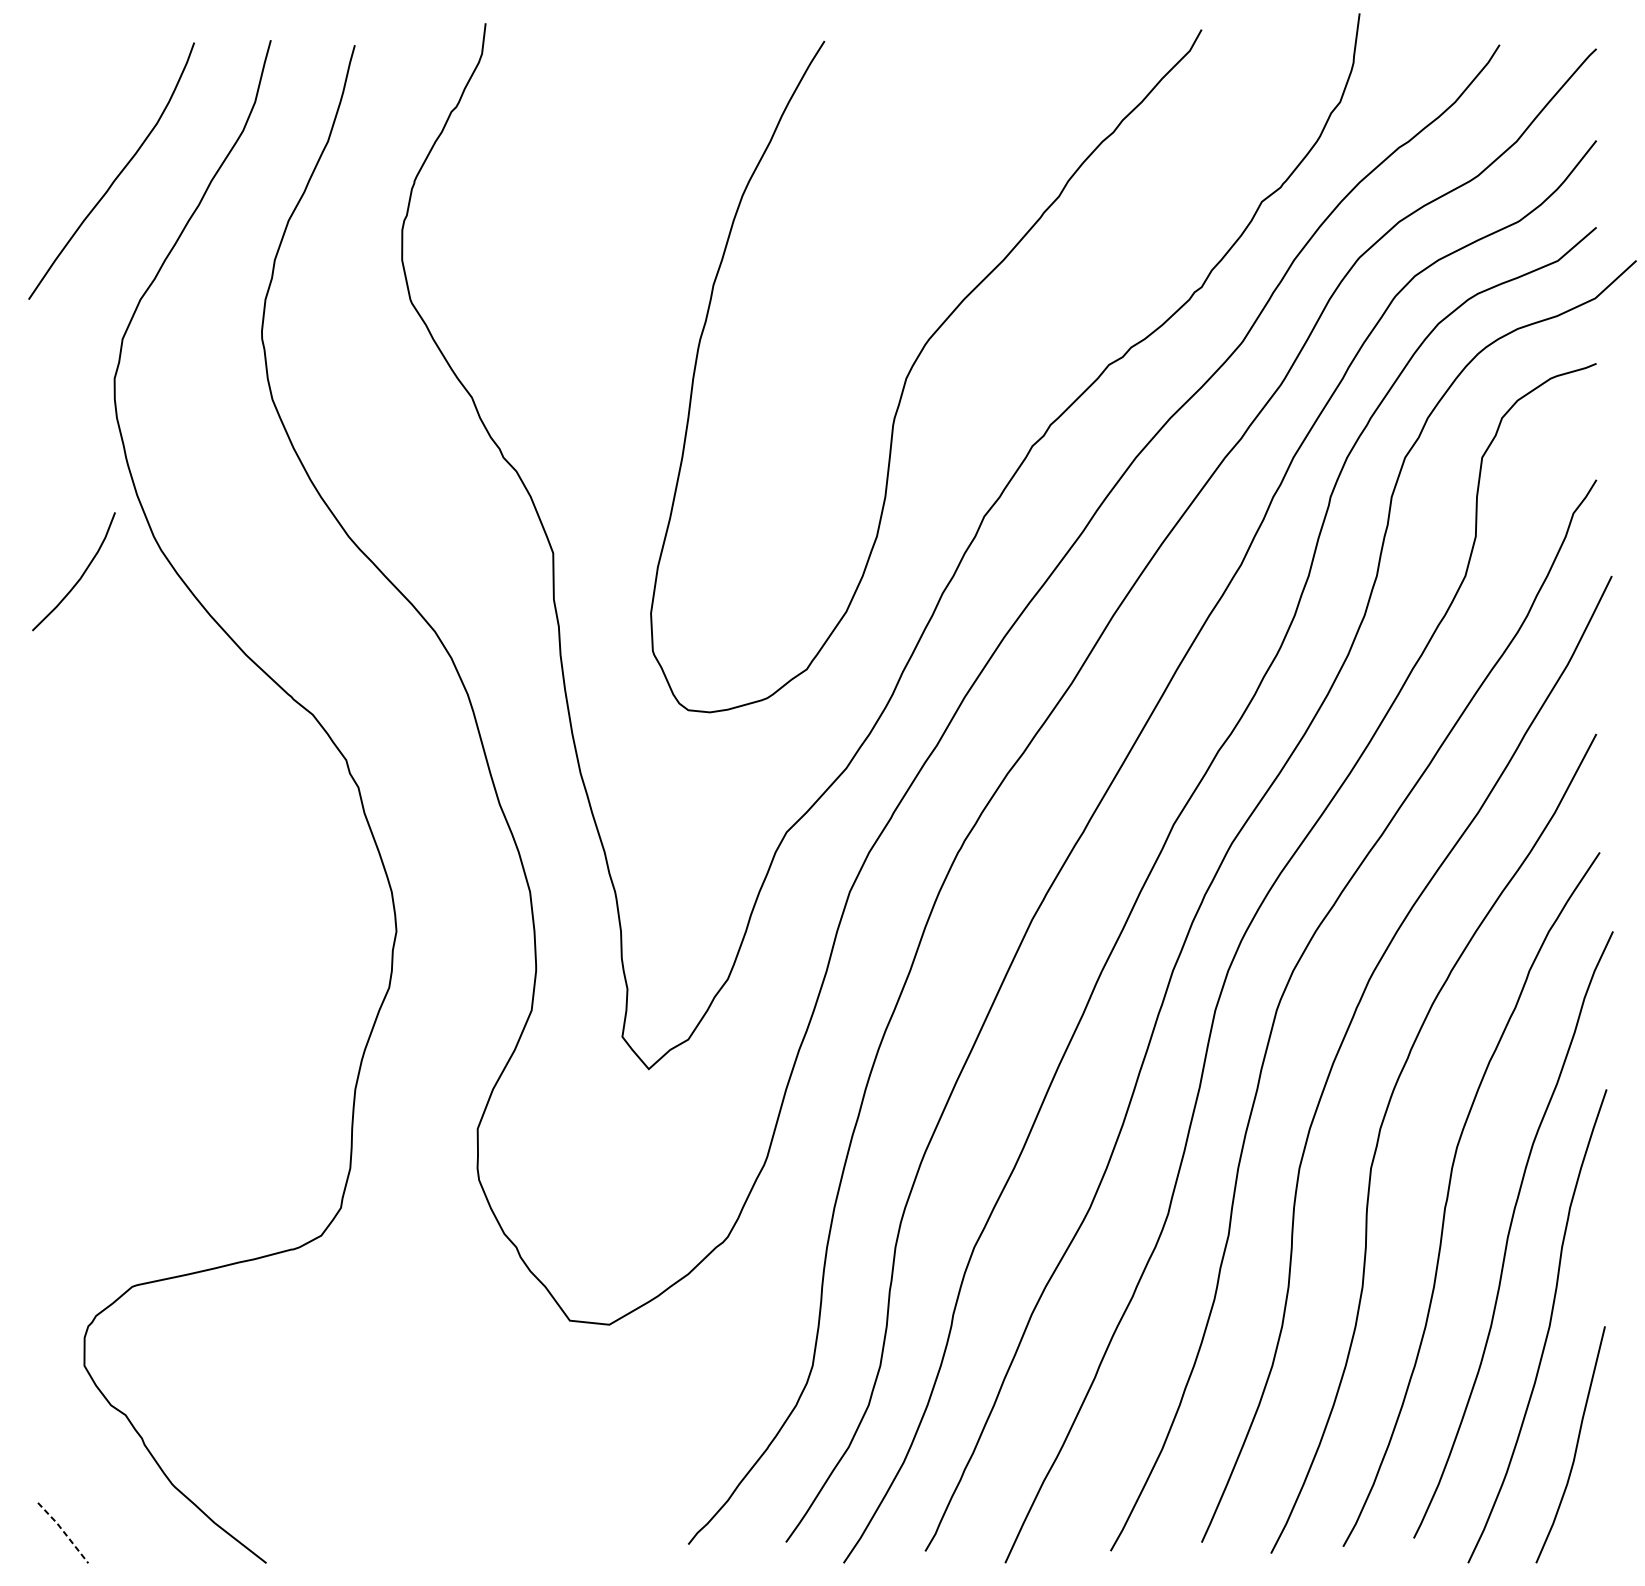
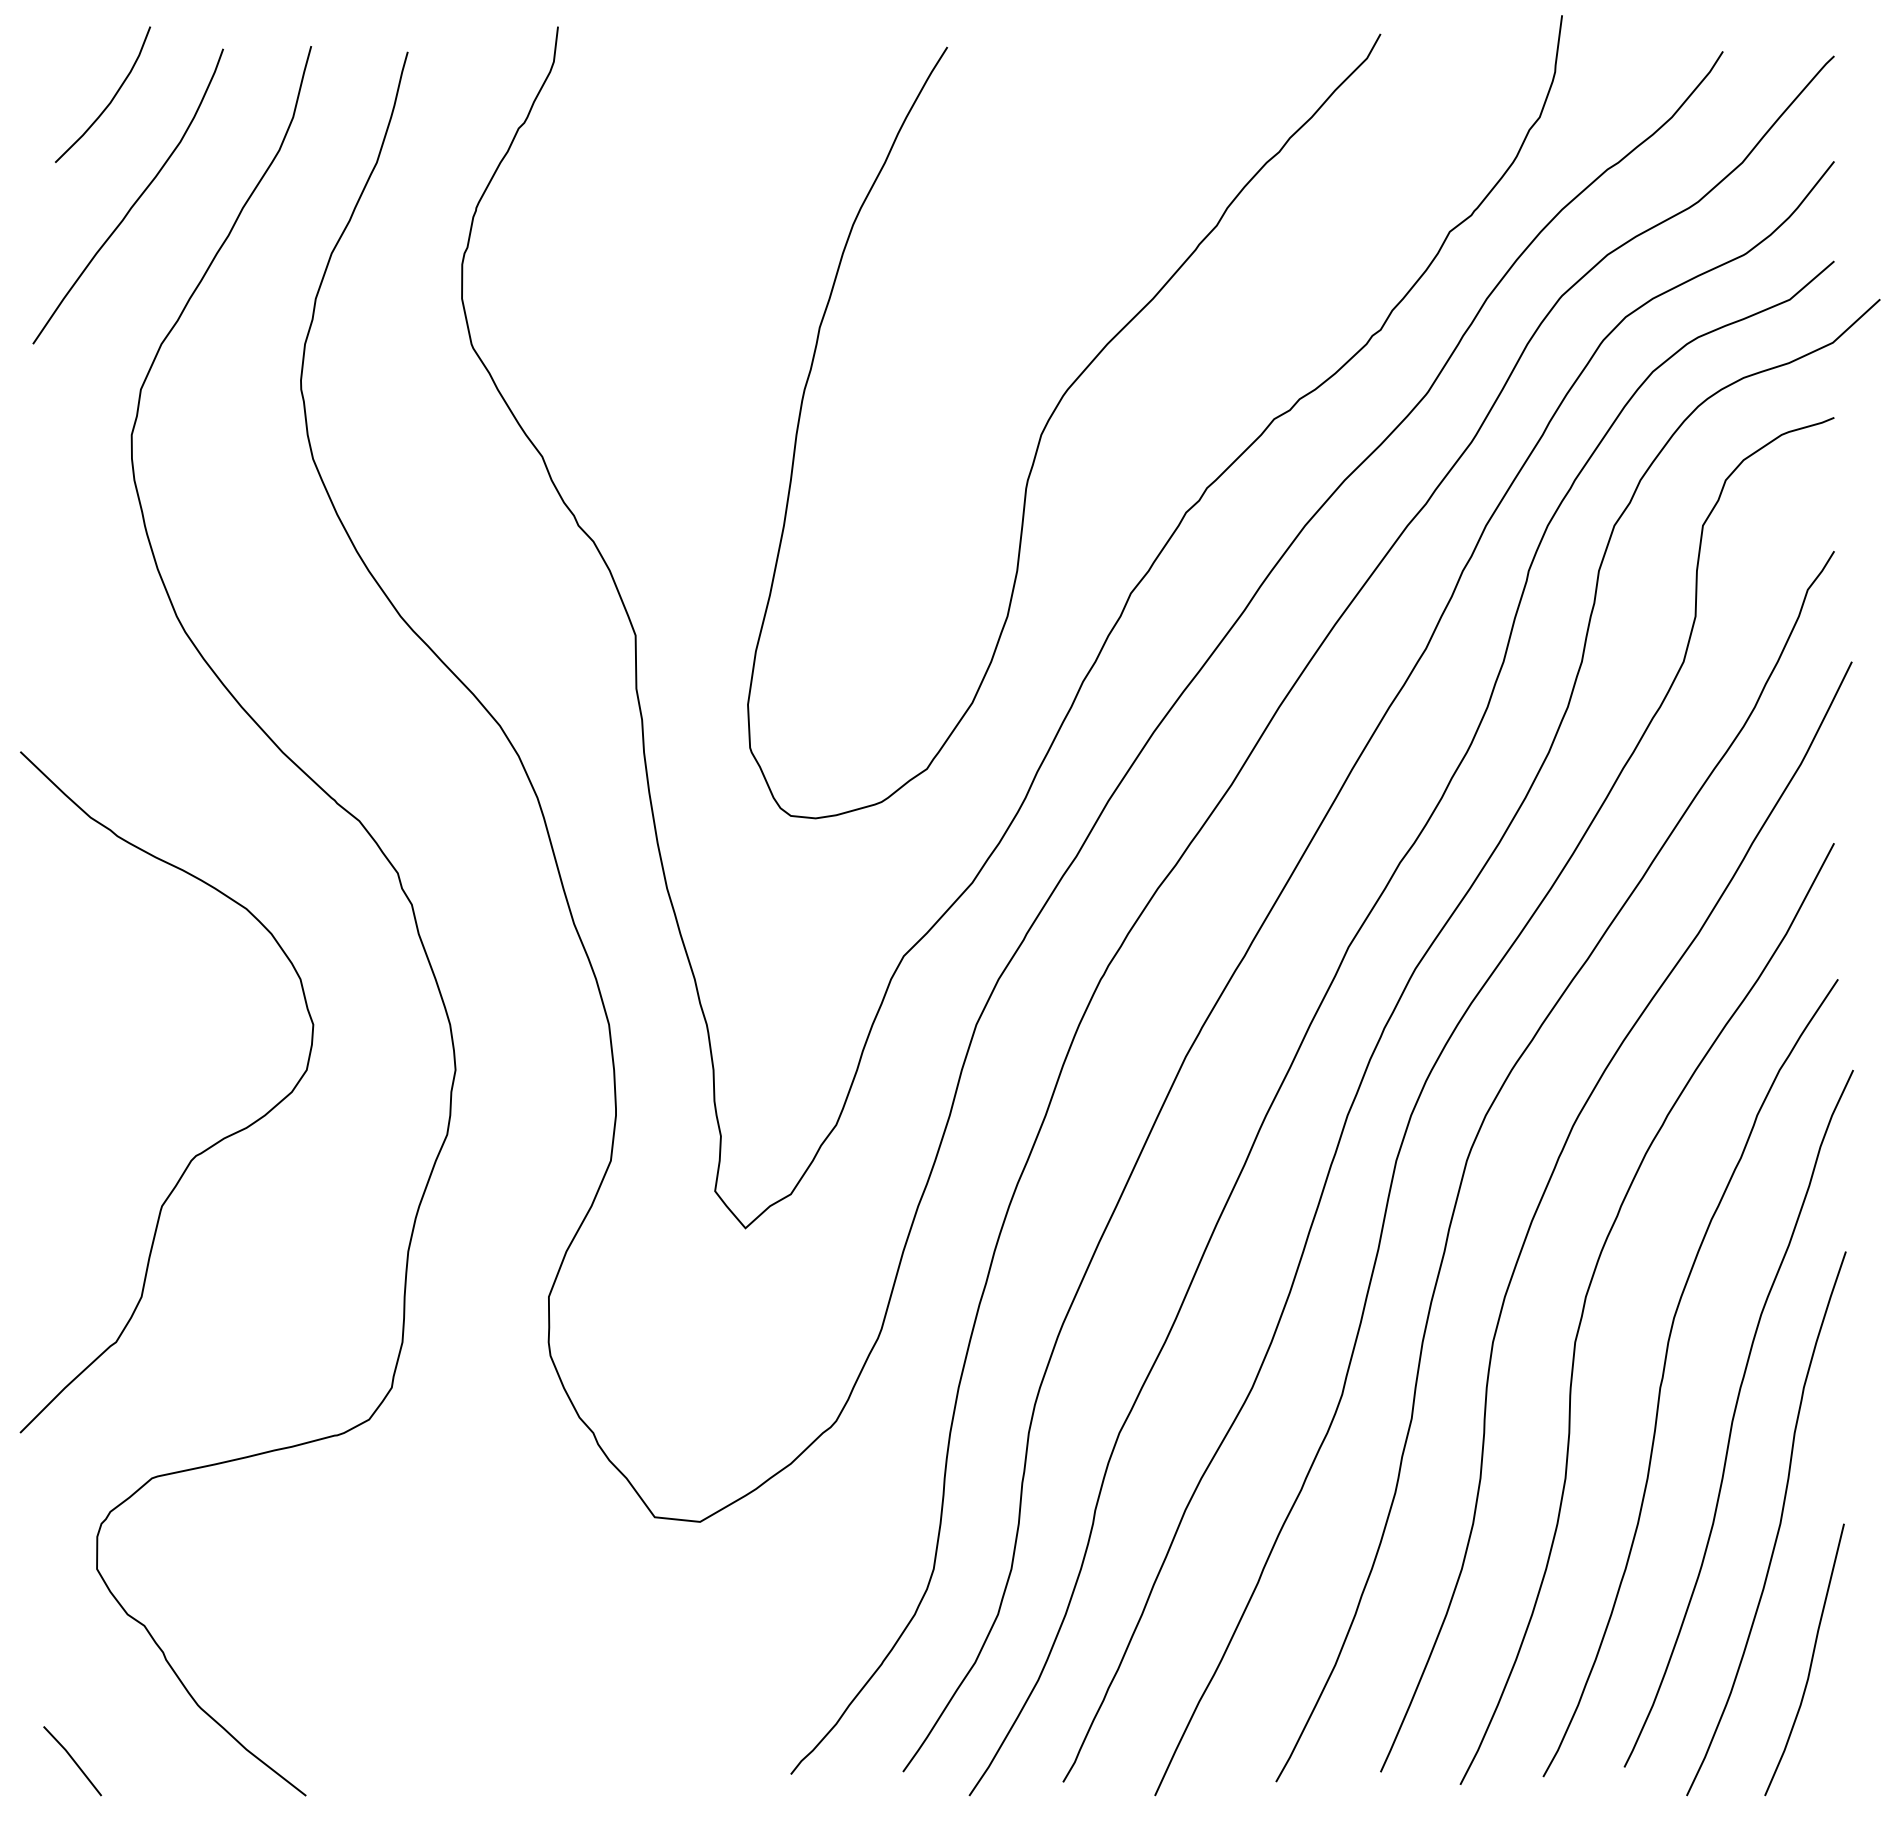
curve: (80, 576) -> (110, 100), moved
curve: (177, 1001) -> (203, 1150), added
line: (63, 1532) -> (73, 1760), dashed -> solid

